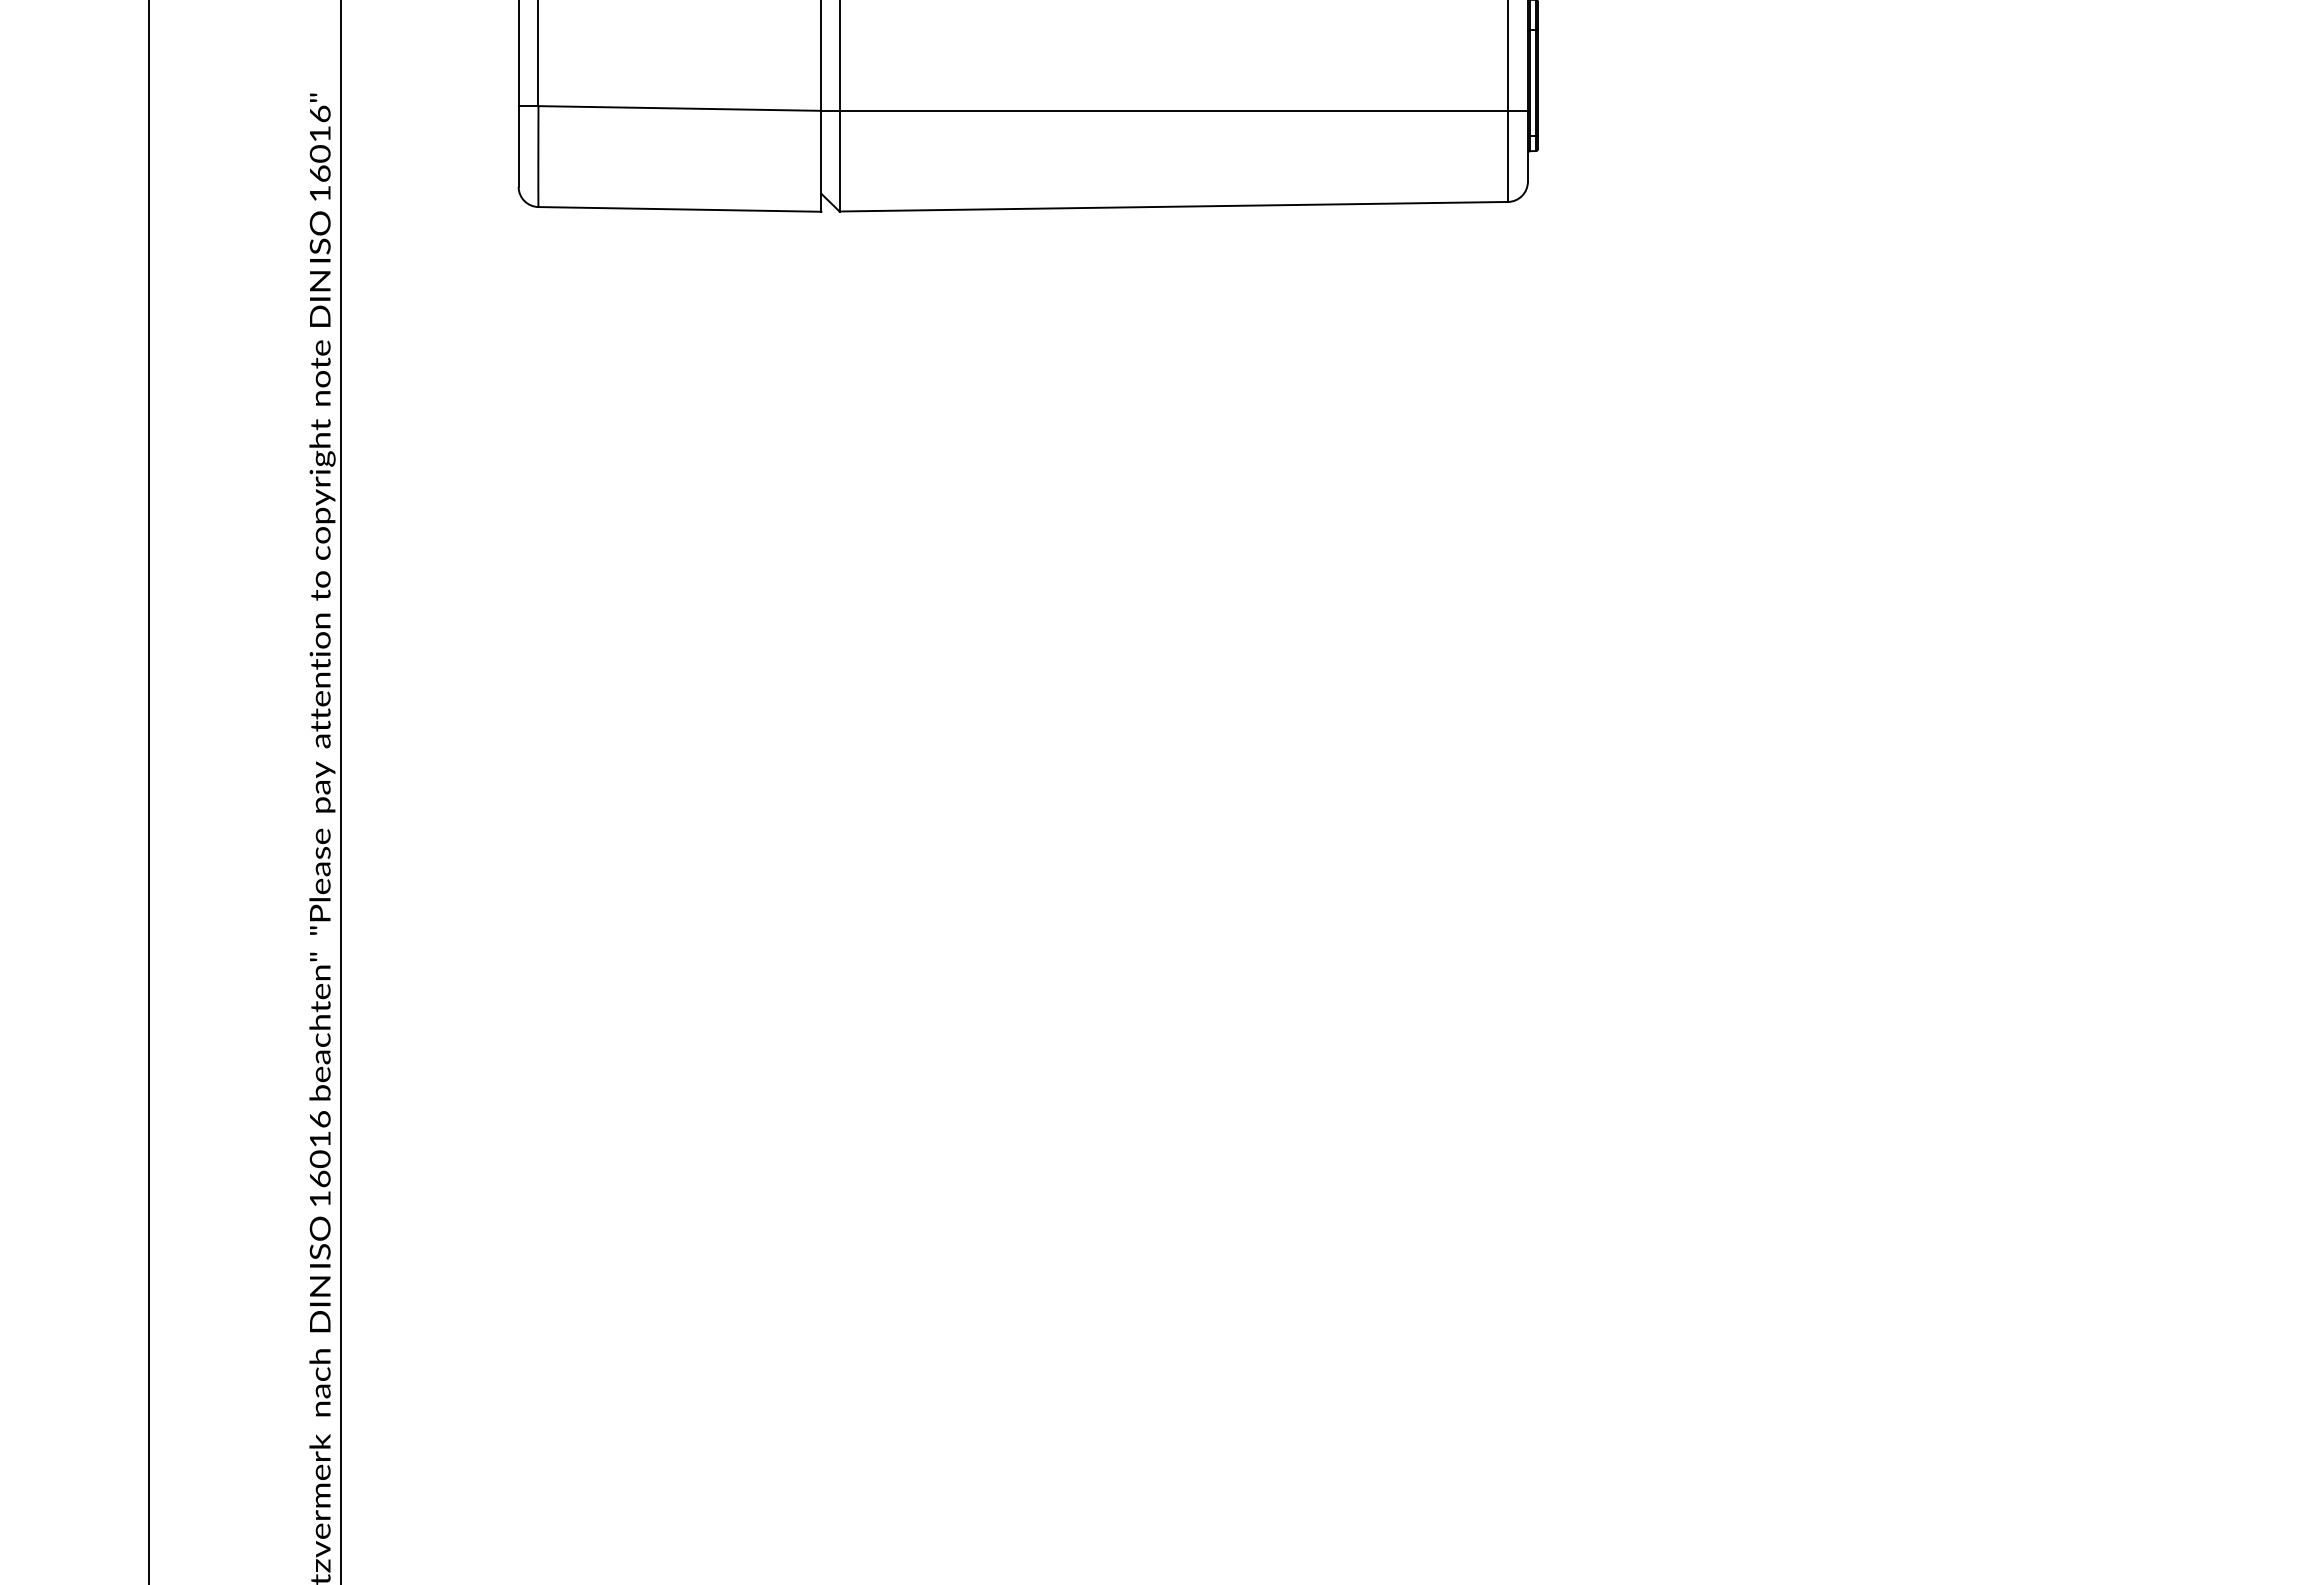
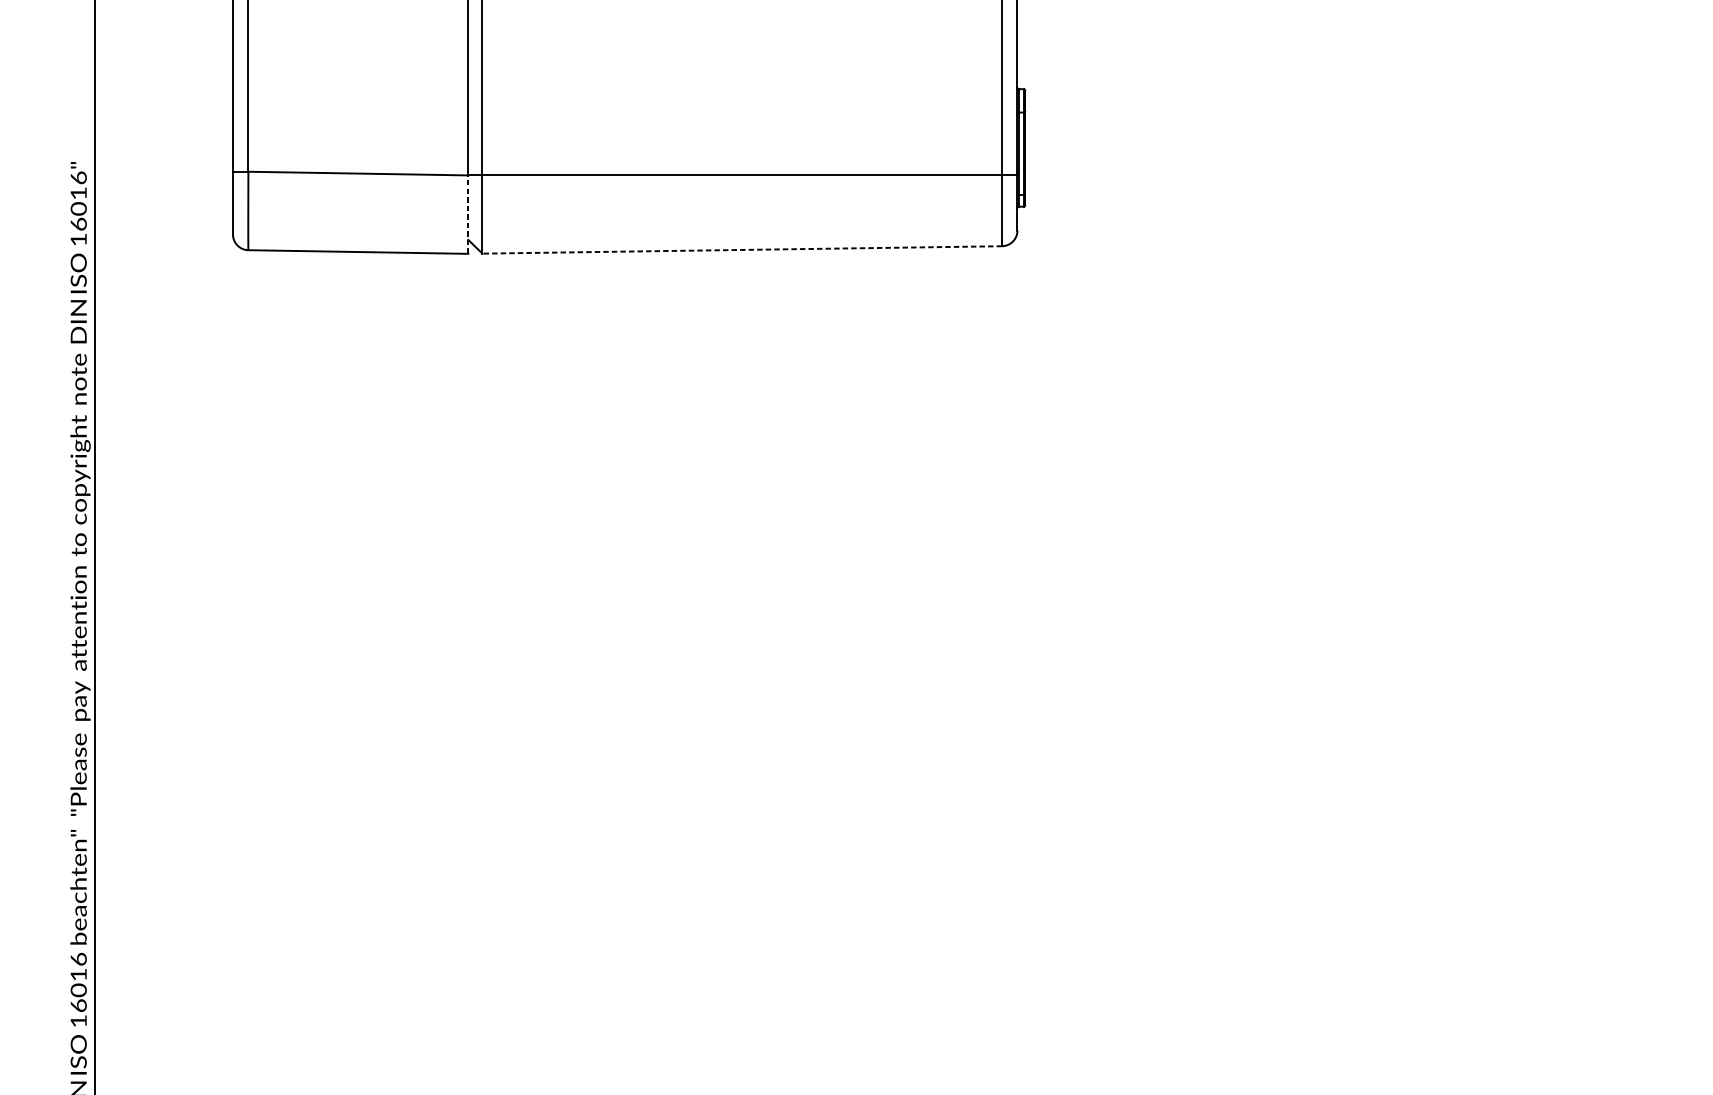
line: (821, 160) -> (468, 214), solid -> dashed
line: (1173, 206) -> (742, 249), solid -> dashed

